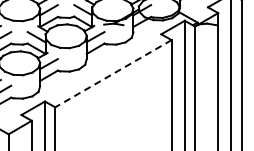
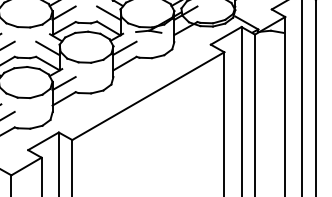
line: (113, 73) -> (148, 95), dashed -> solid

